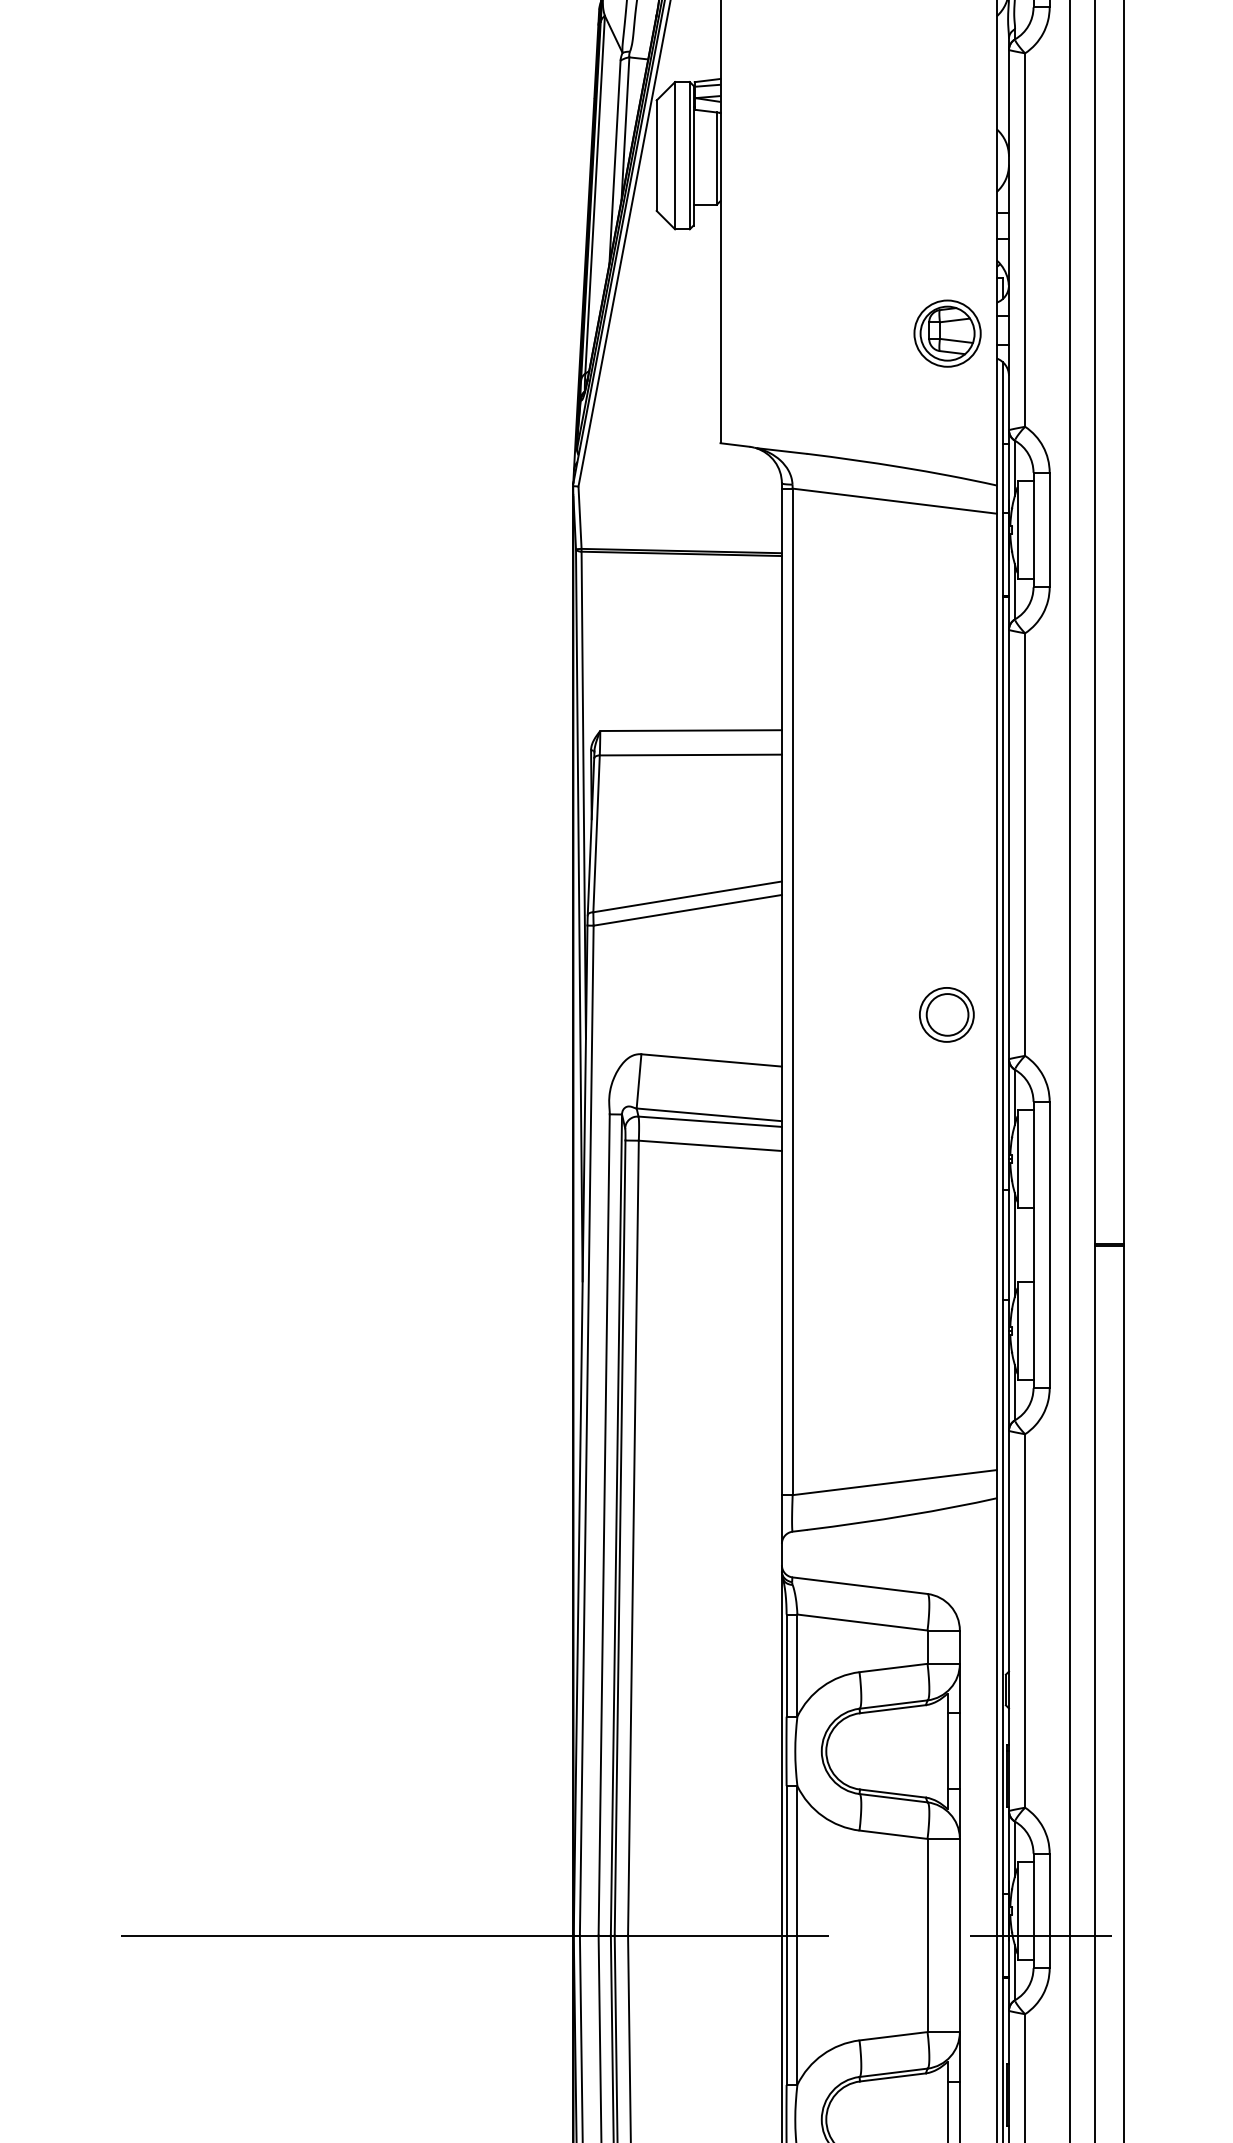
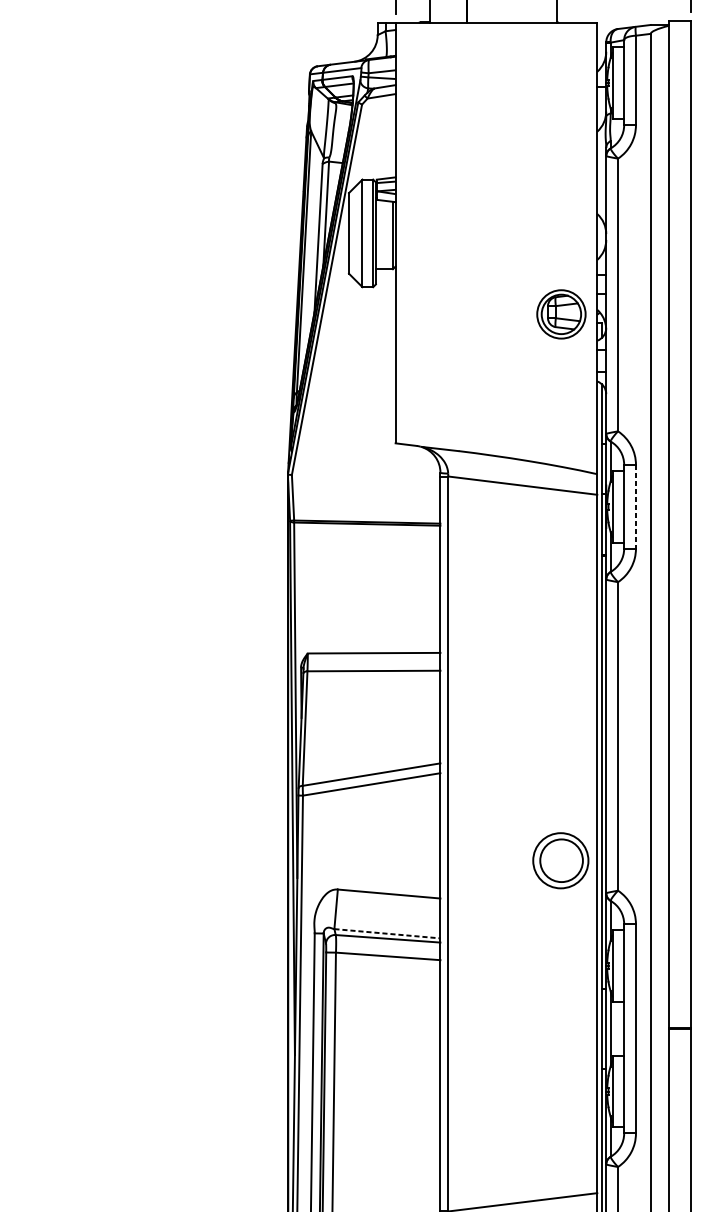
part: (947, 333) -> (561, 314), moved
line: (1049, 530) -> (635, 507), solid -> dashed
part: (946, 1014) -> (560, 860), size x1.4
line: (709, 1114) -> (387, 933), solid -> dashed

